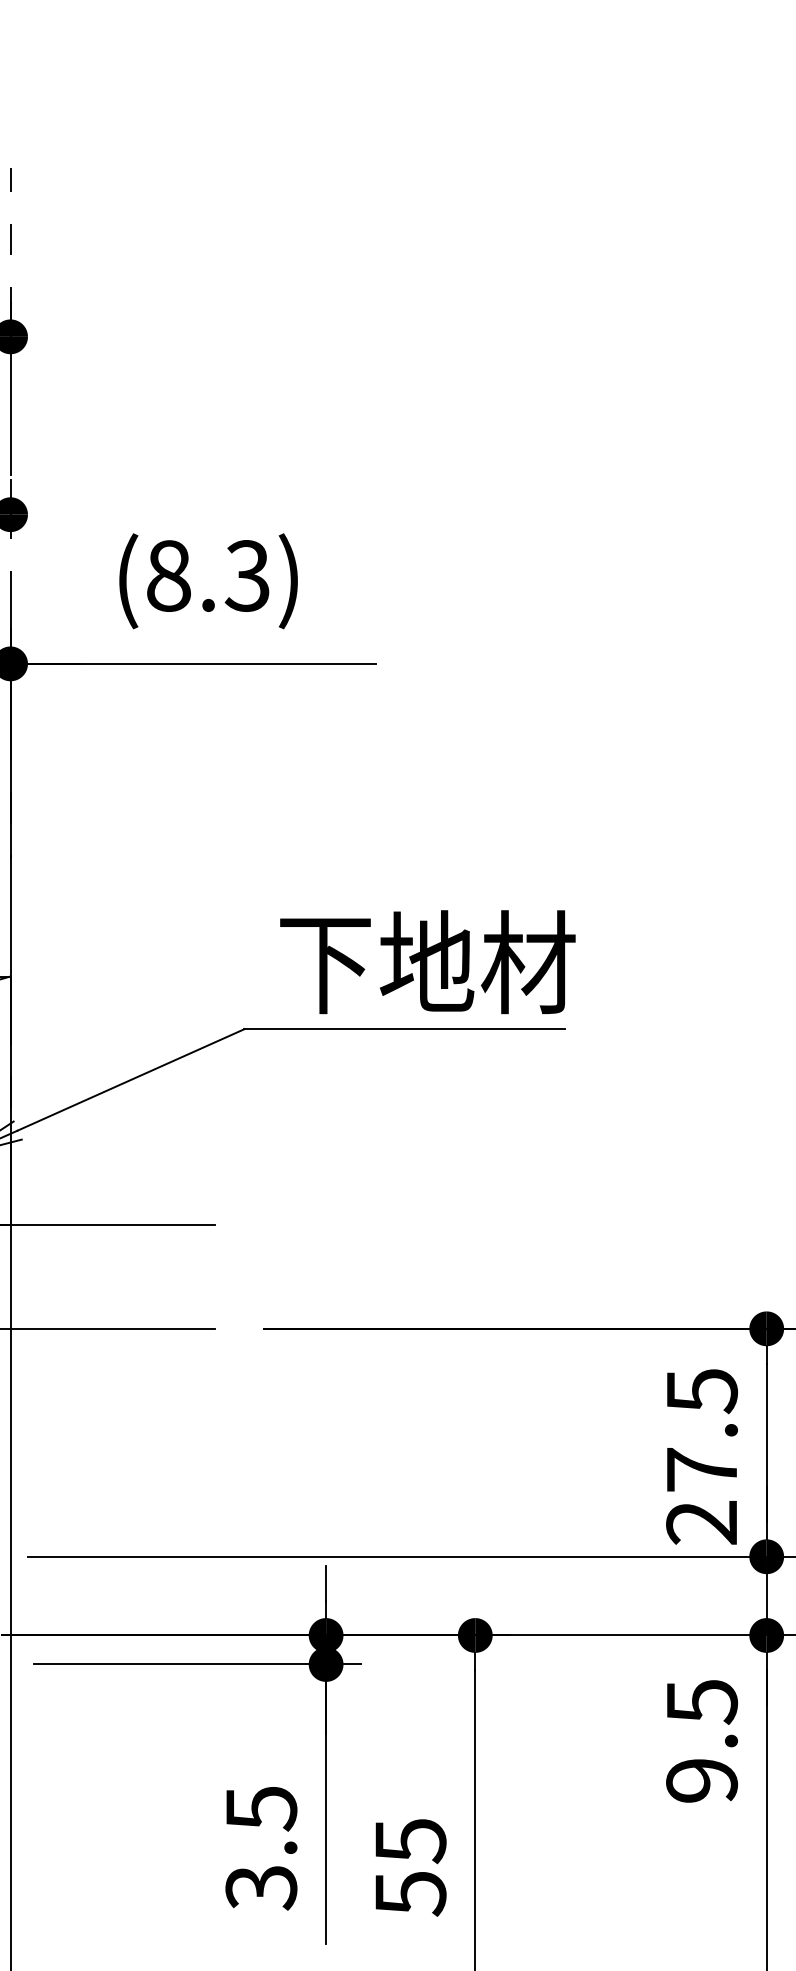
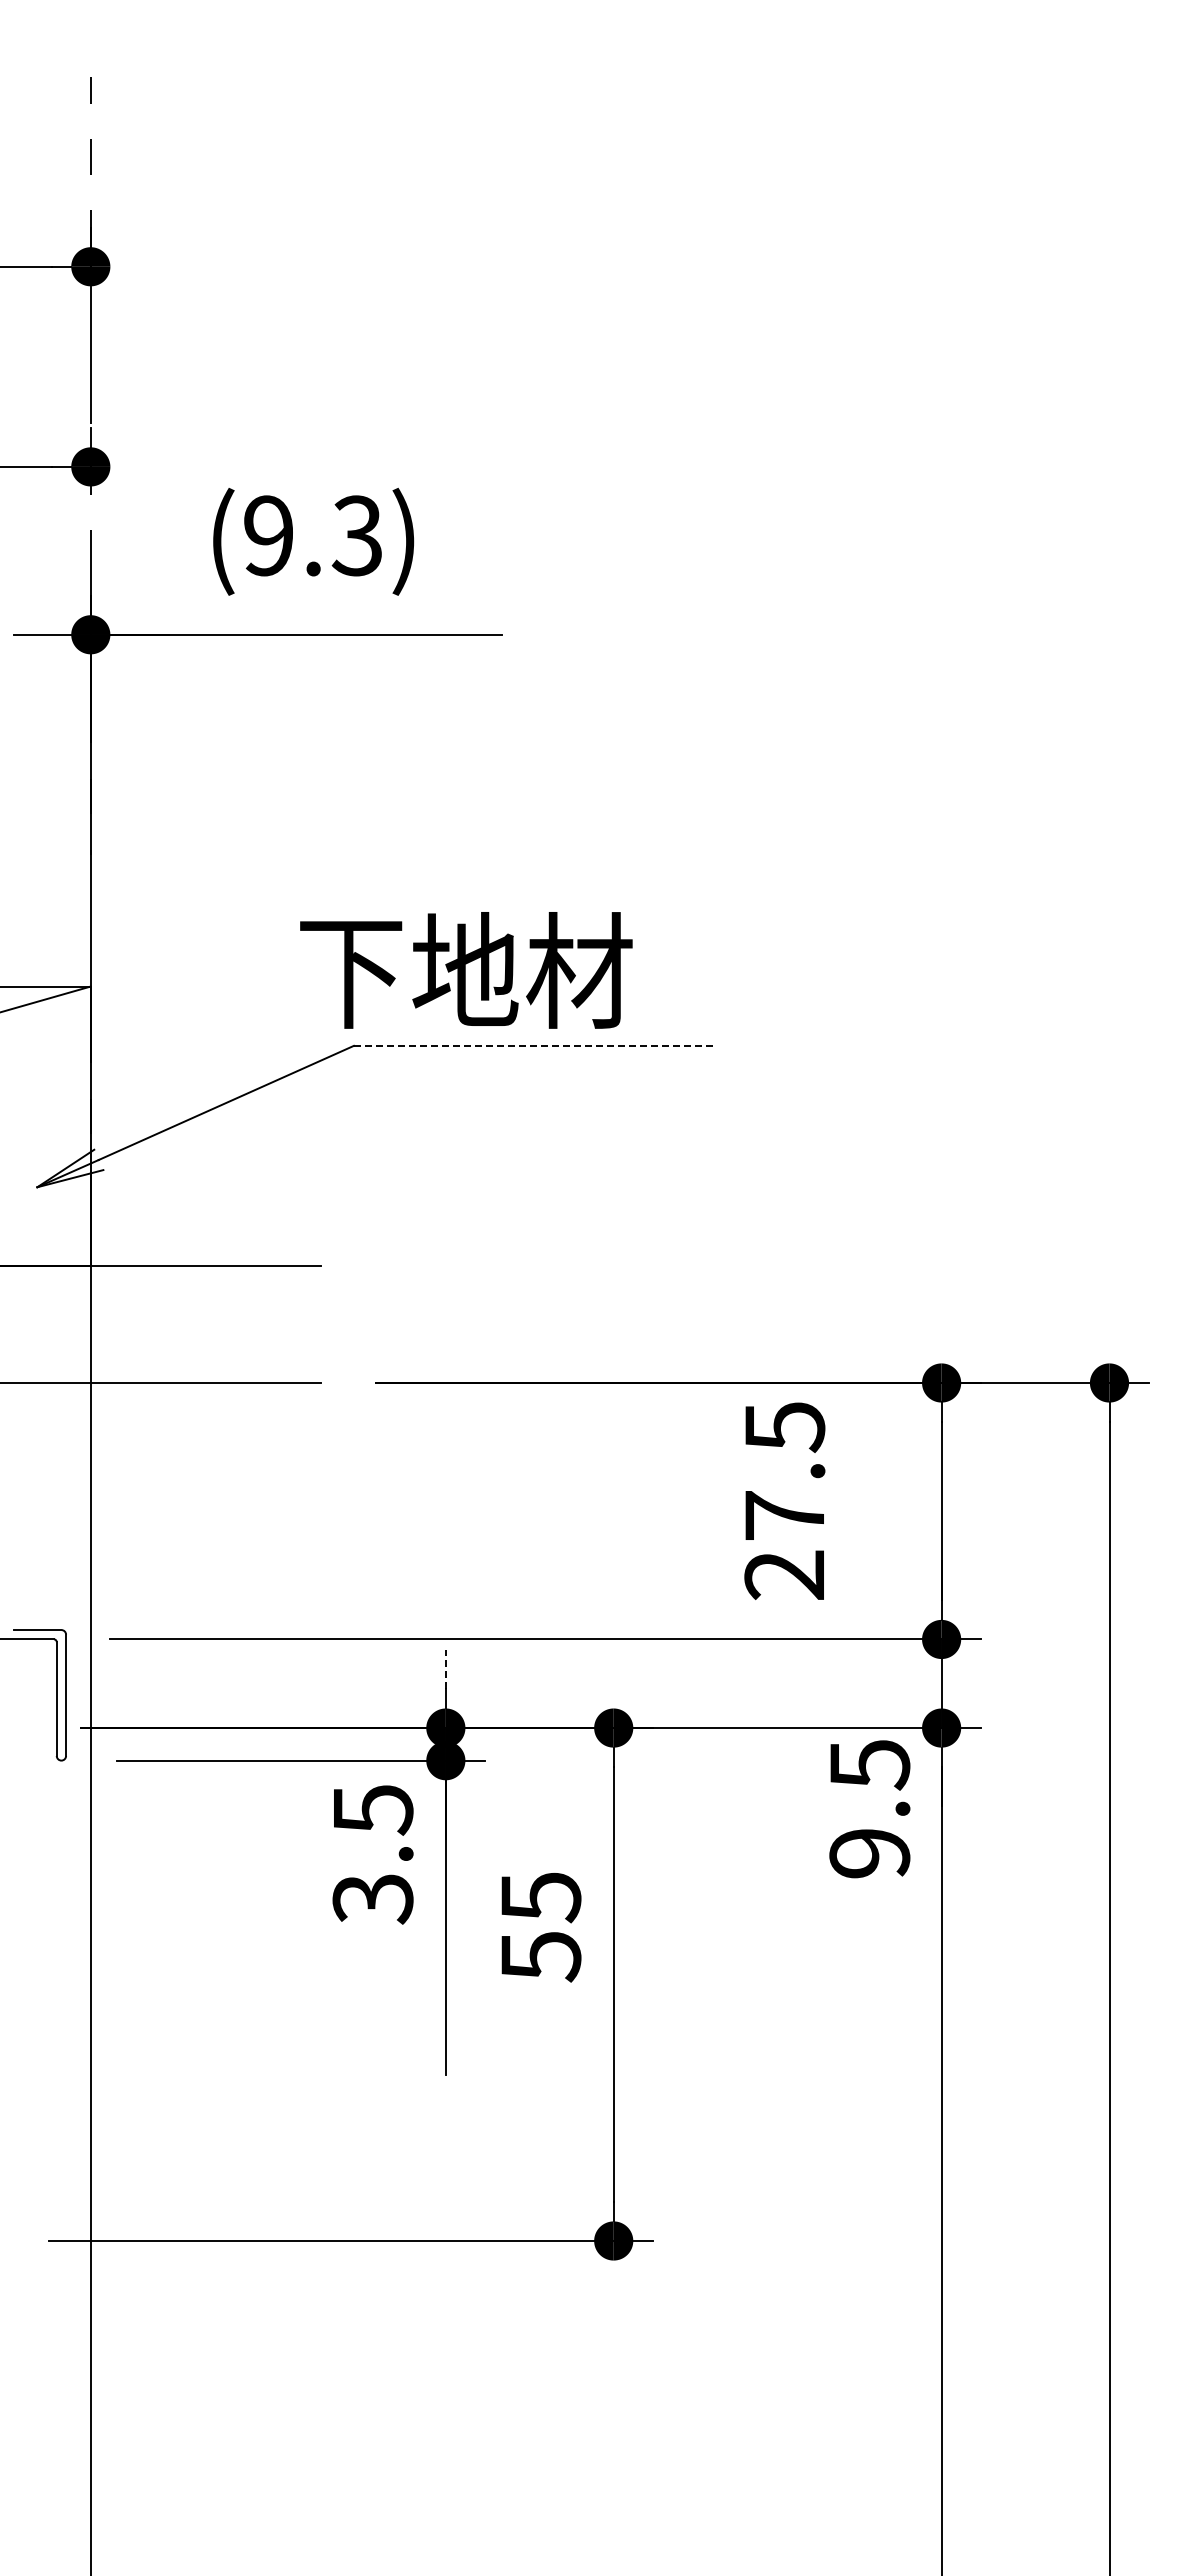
text: (168, 575) -> (268, 535), (8.3) -> (9.3)
text: (428, 962) -> (466, 970), moved
line: (404, 1028) -> (534, 1045), solid -> dashed
text: (701, 1456) -> (784, 1500), moved
line: (325, 1583) -> (445, 1669), solid -> dashed
text: (701, 1741) -> (869, 1809), moved
text: (260, 1848) -> (372, 1854), moved
text: (411, 1867) -> (541, 1927), moved

